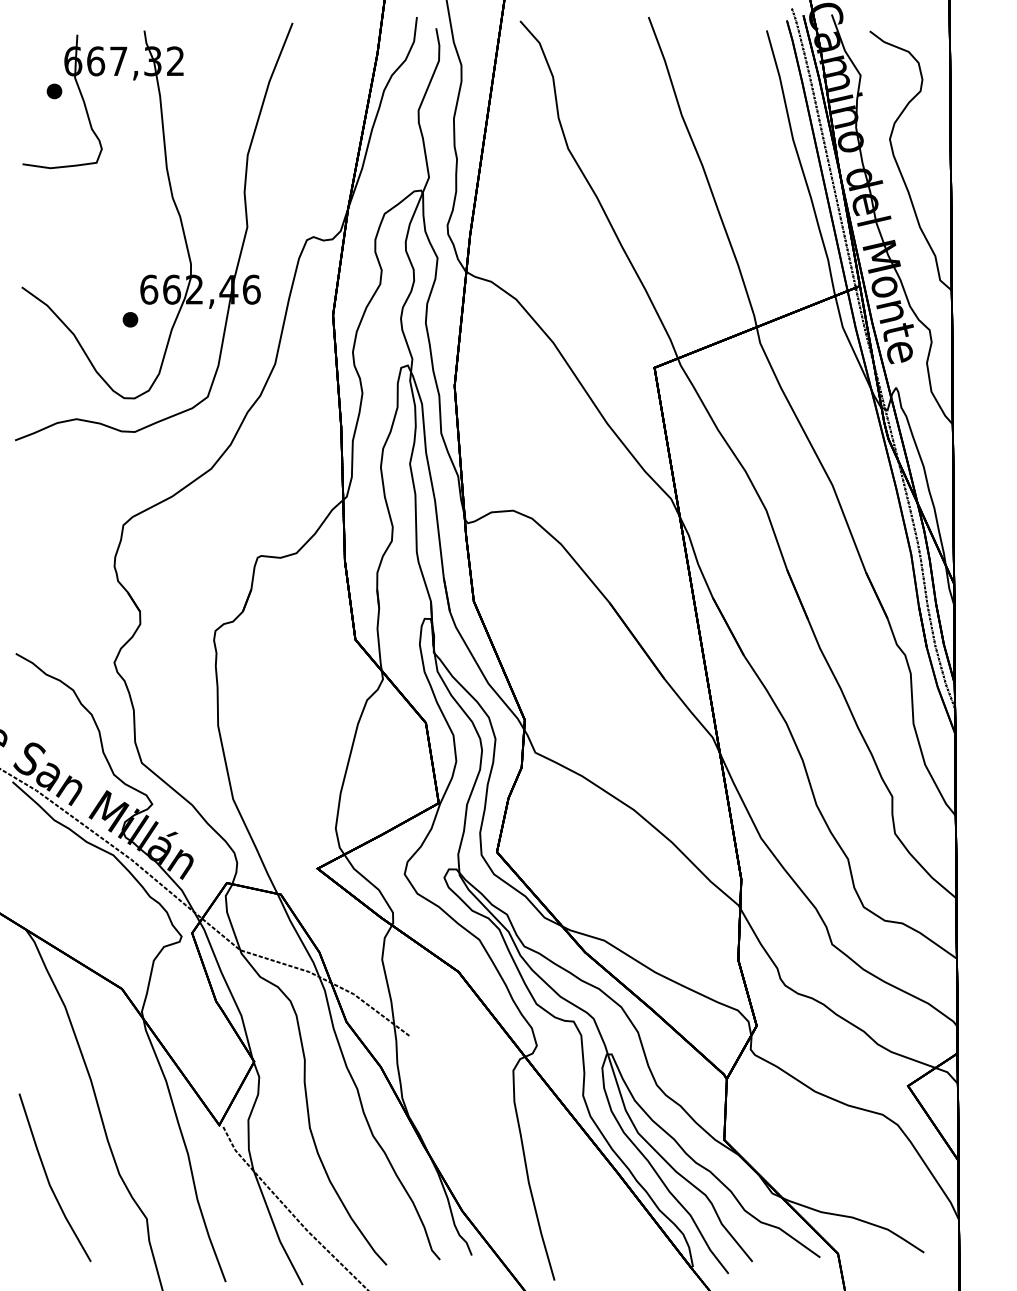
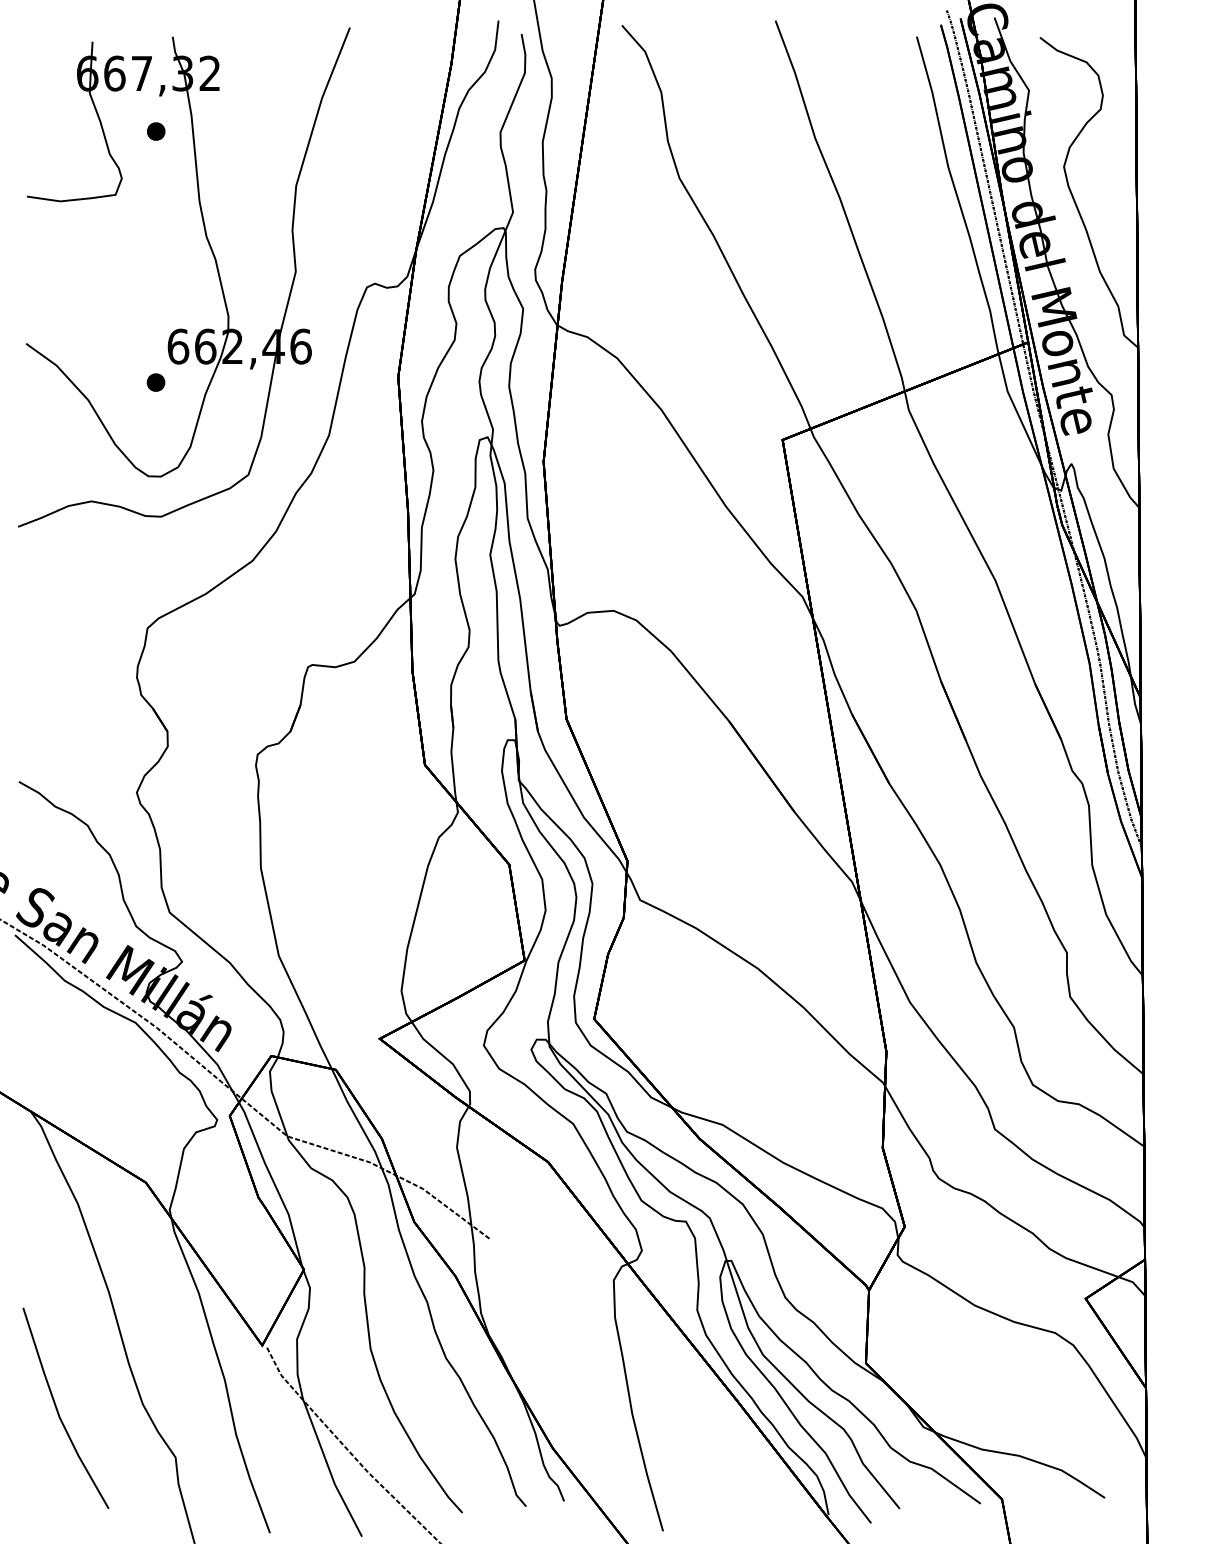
part: (54, 91) -> (156, 131), moved

